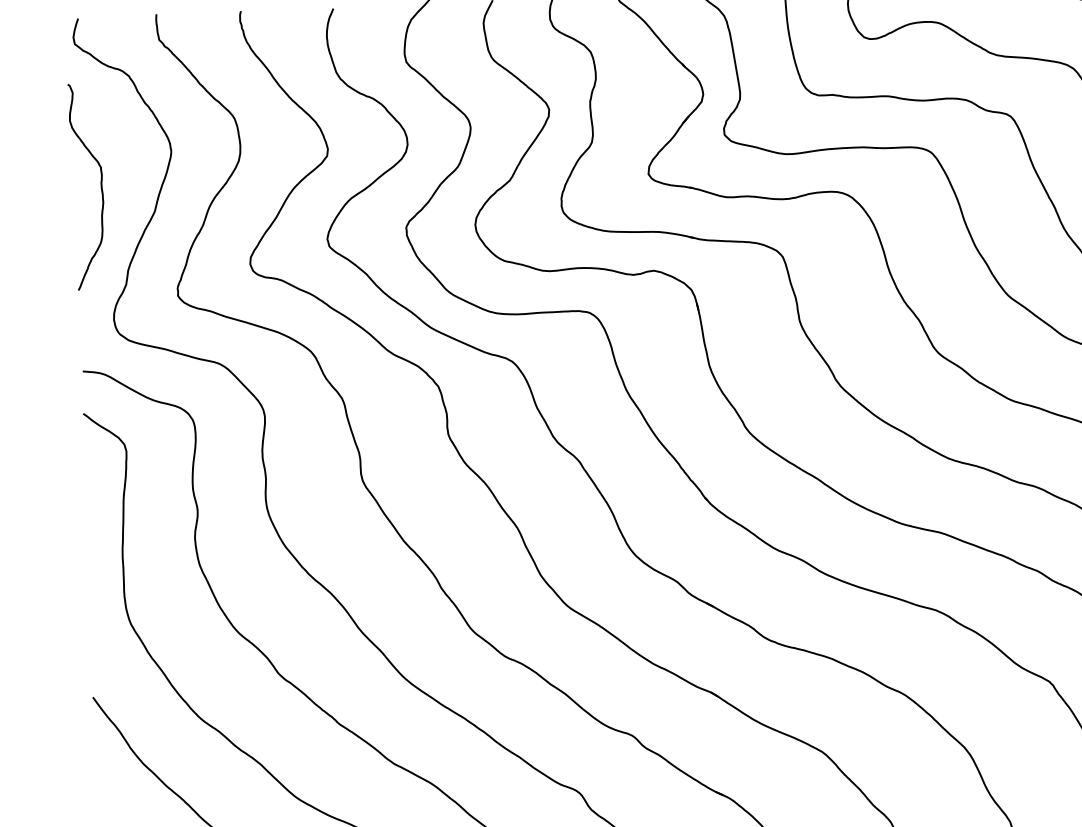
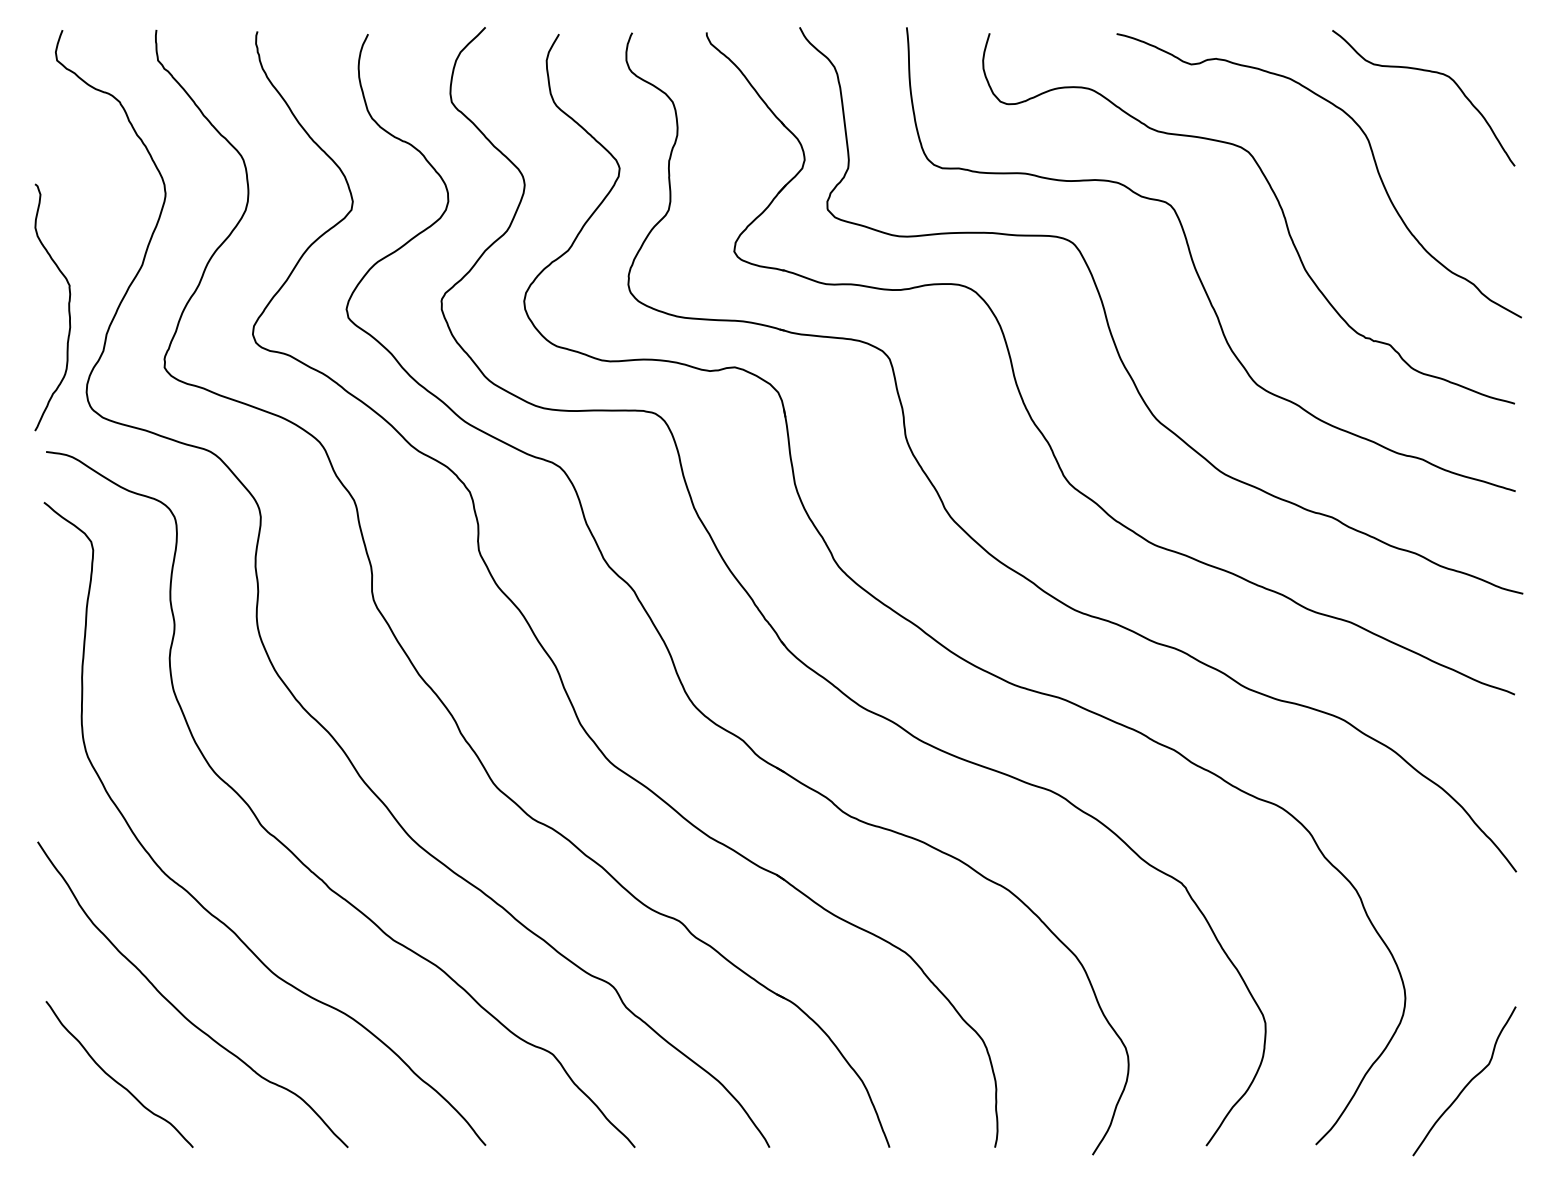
curve: (101, 185) -> (68, 307), moved

